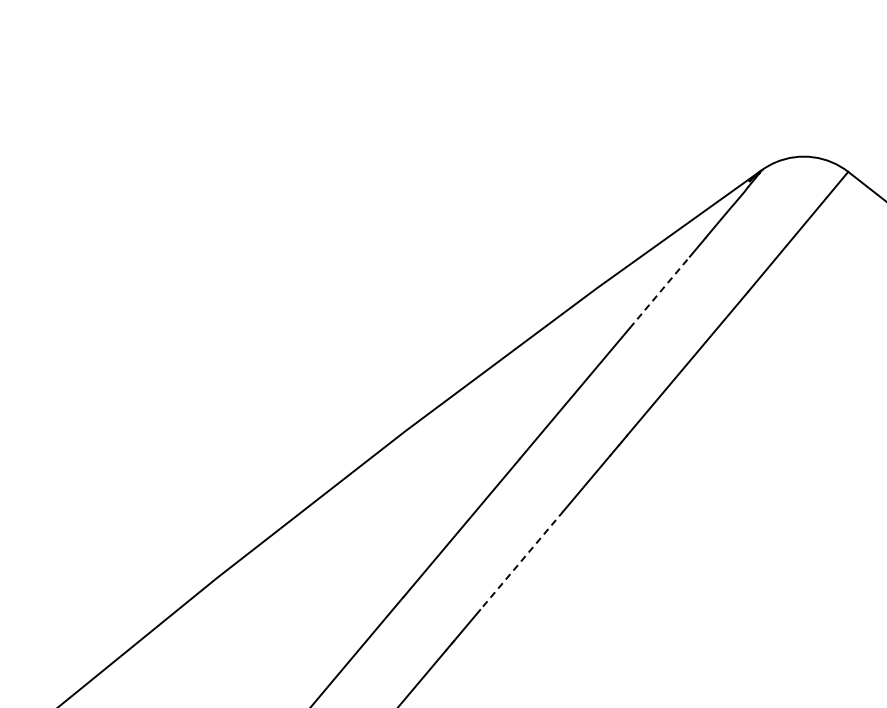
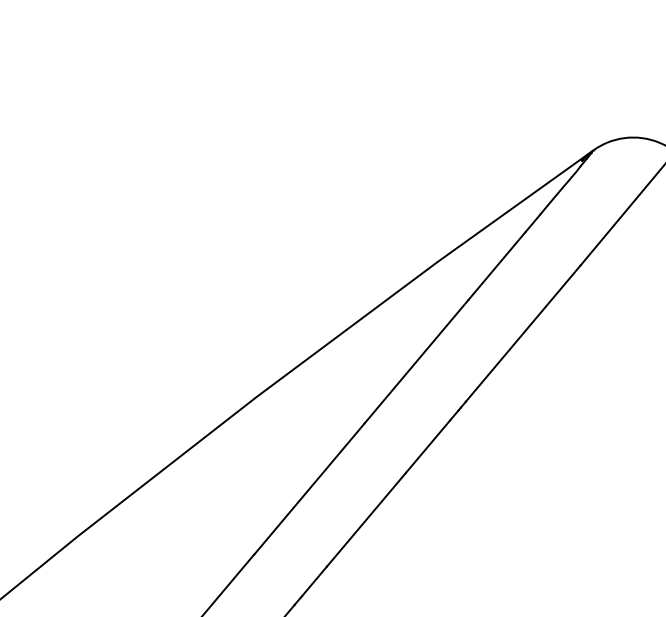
line: (659, 292) -> (496, 266), dashed -> solid
line: (521, 560) -> (366, 519), dashed -> solid

